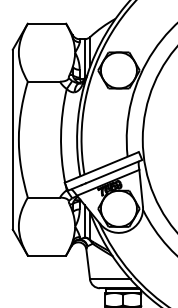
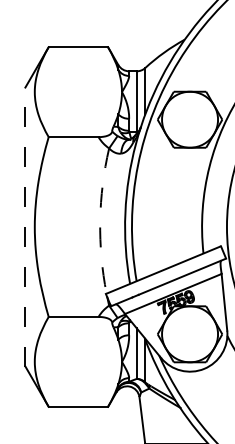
arc: (61, 135) -> (100, 220), solid -> dashed
line: (12, 139) -> (24, 226), solid -> dashed

